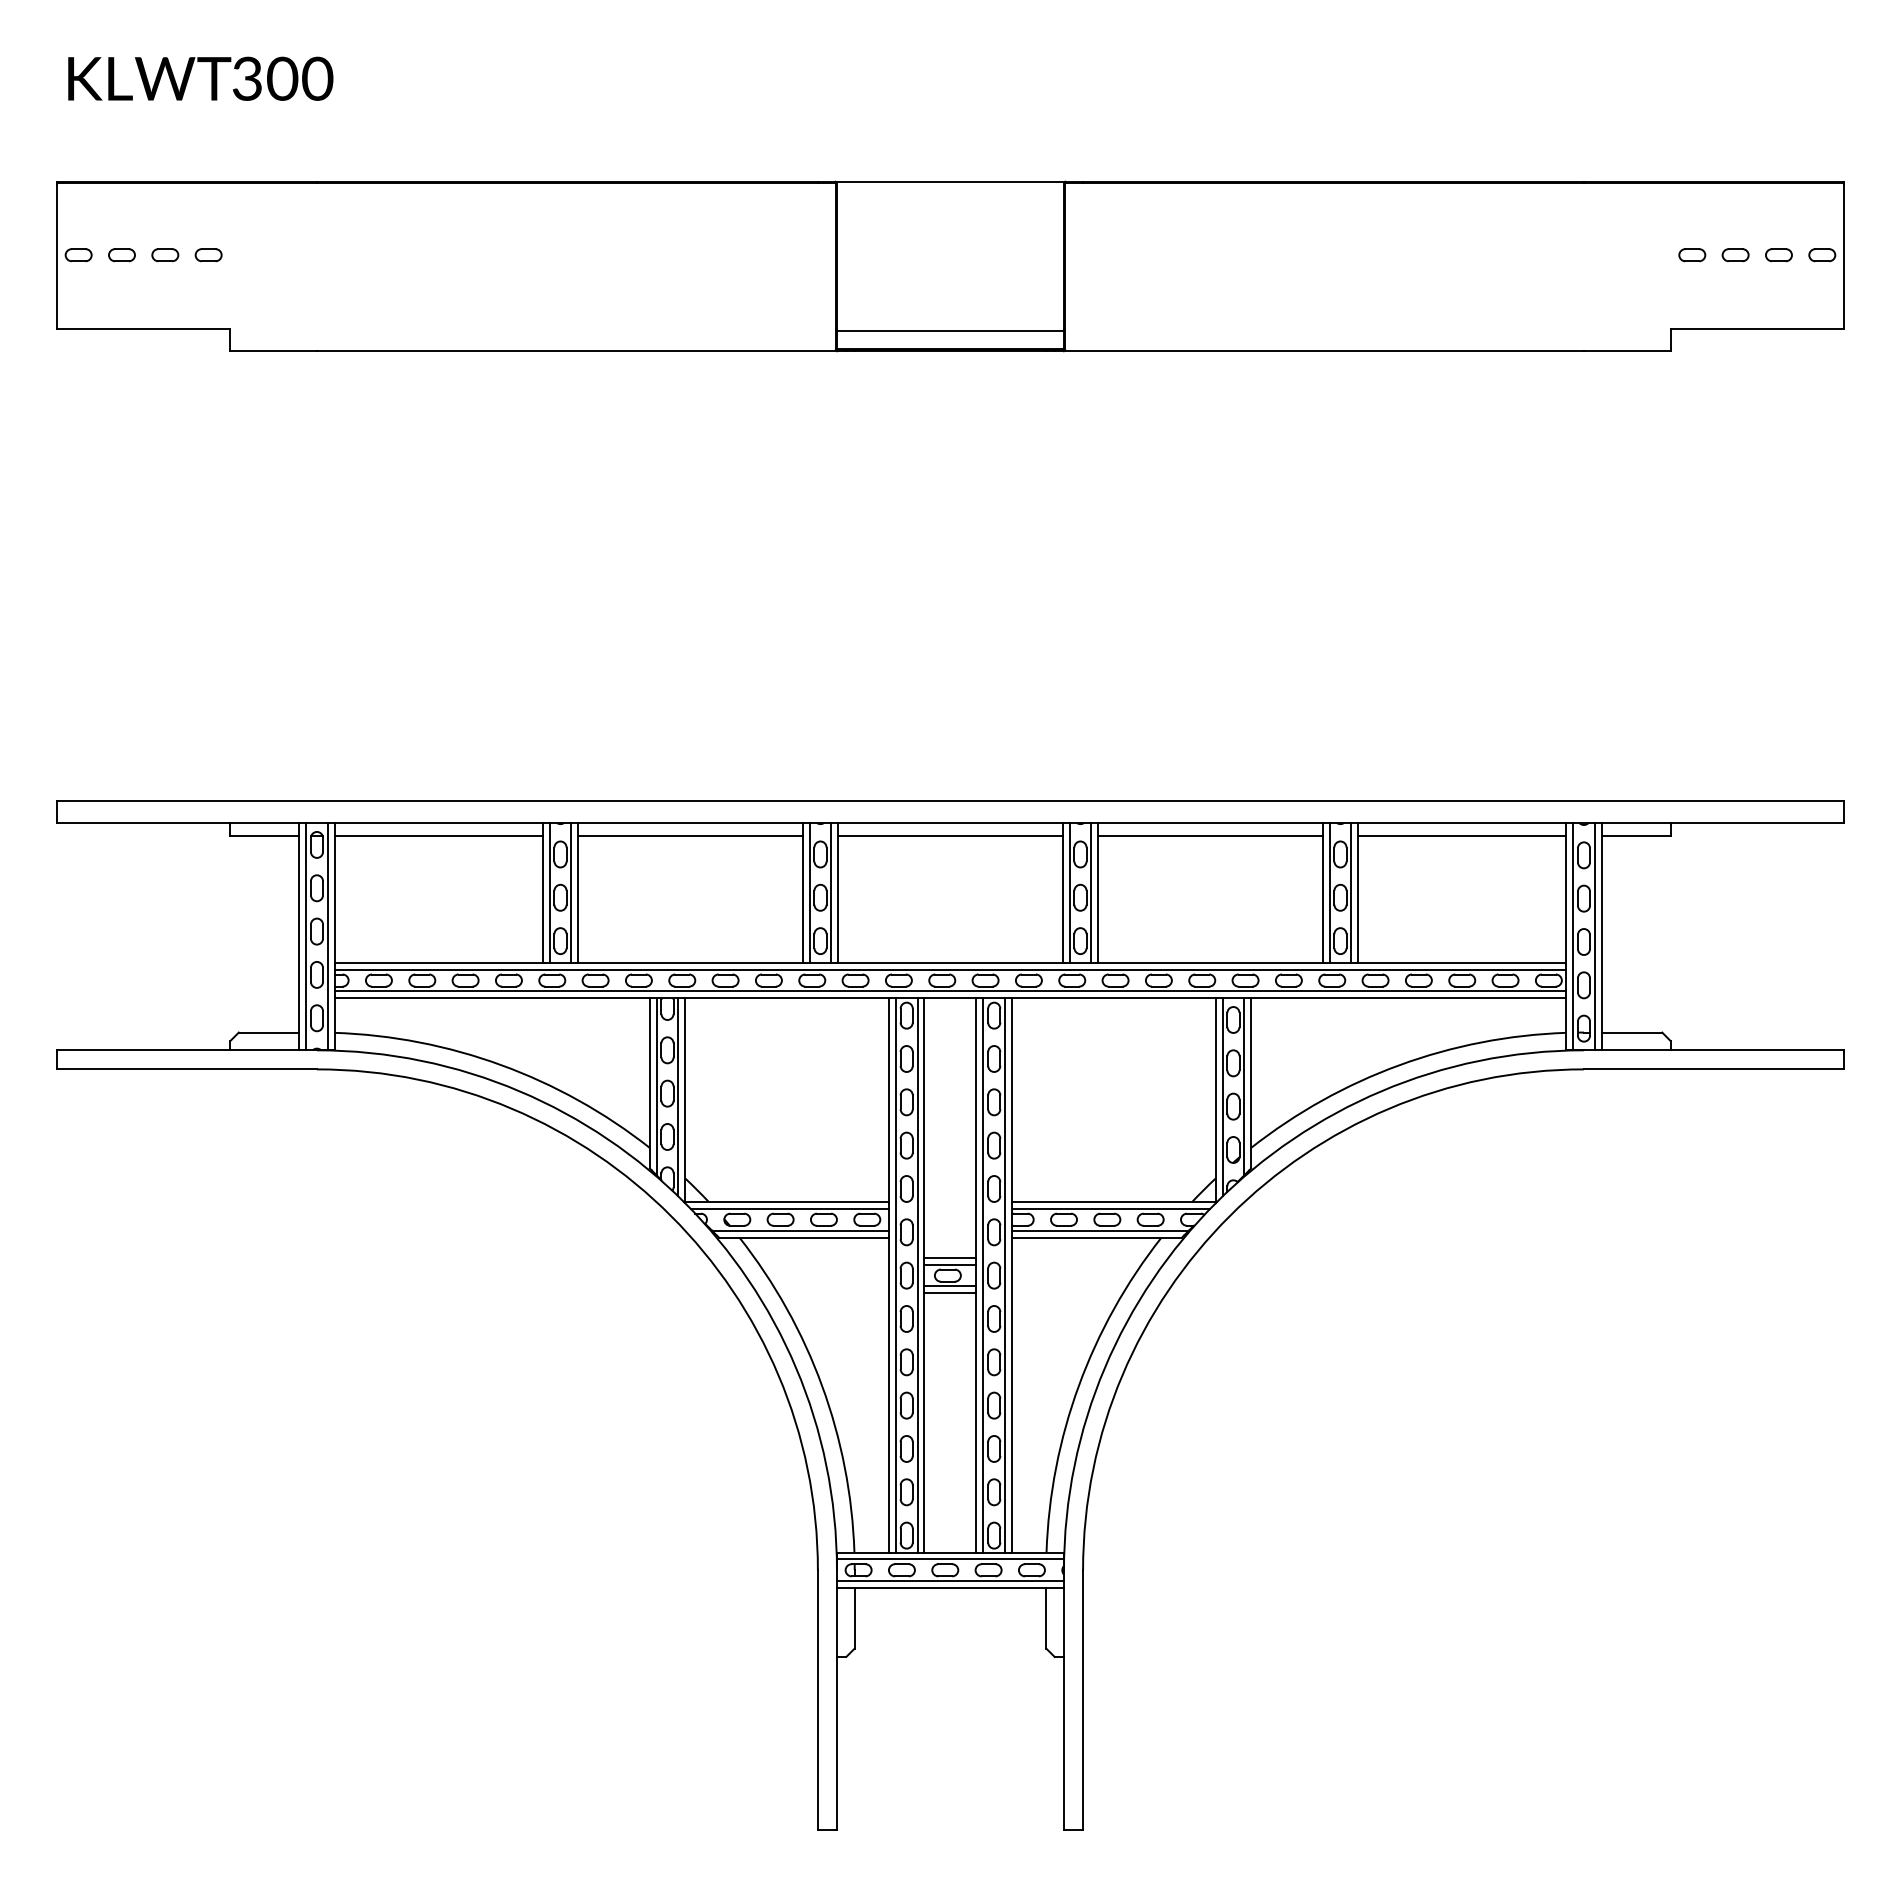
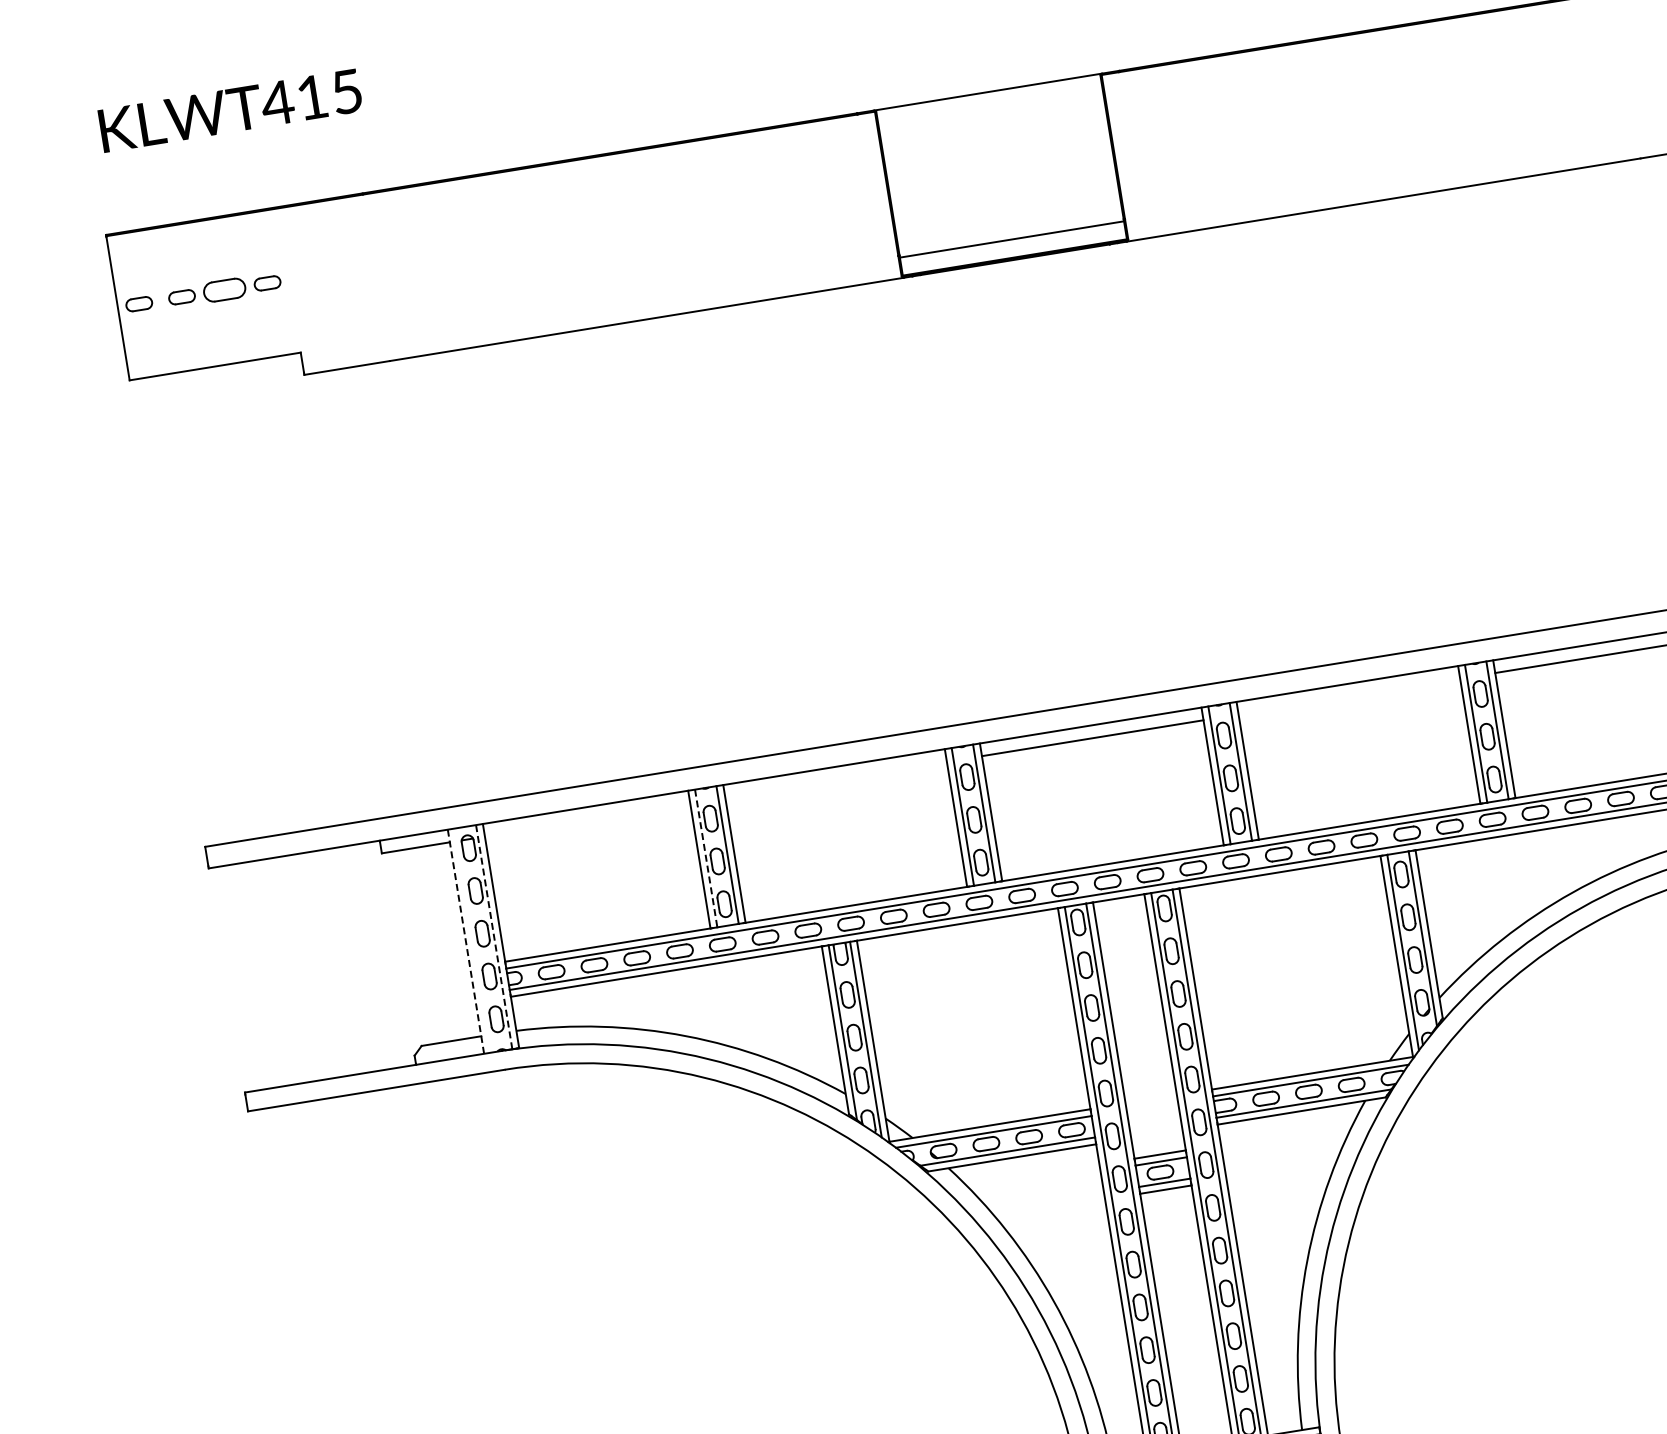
text: (281, 78) -> (311, 97), 300 -> 415
part: (165, 255) -> (225, 290), size x1.6
line: (438, 836) -> (587, 820), removed
line: (690, 836) -> (836, 780), removed
line: (1210, 836) -> (1349, 697), removed
line: (549, 893) -> (706, 858), solid -> dashed
line: (299, 936) -> (466, 941), solid -> dashed
line: (306, 936) -> (473, 940), removed
line: (327, 936) -> (493, 936), solid -> dashed

